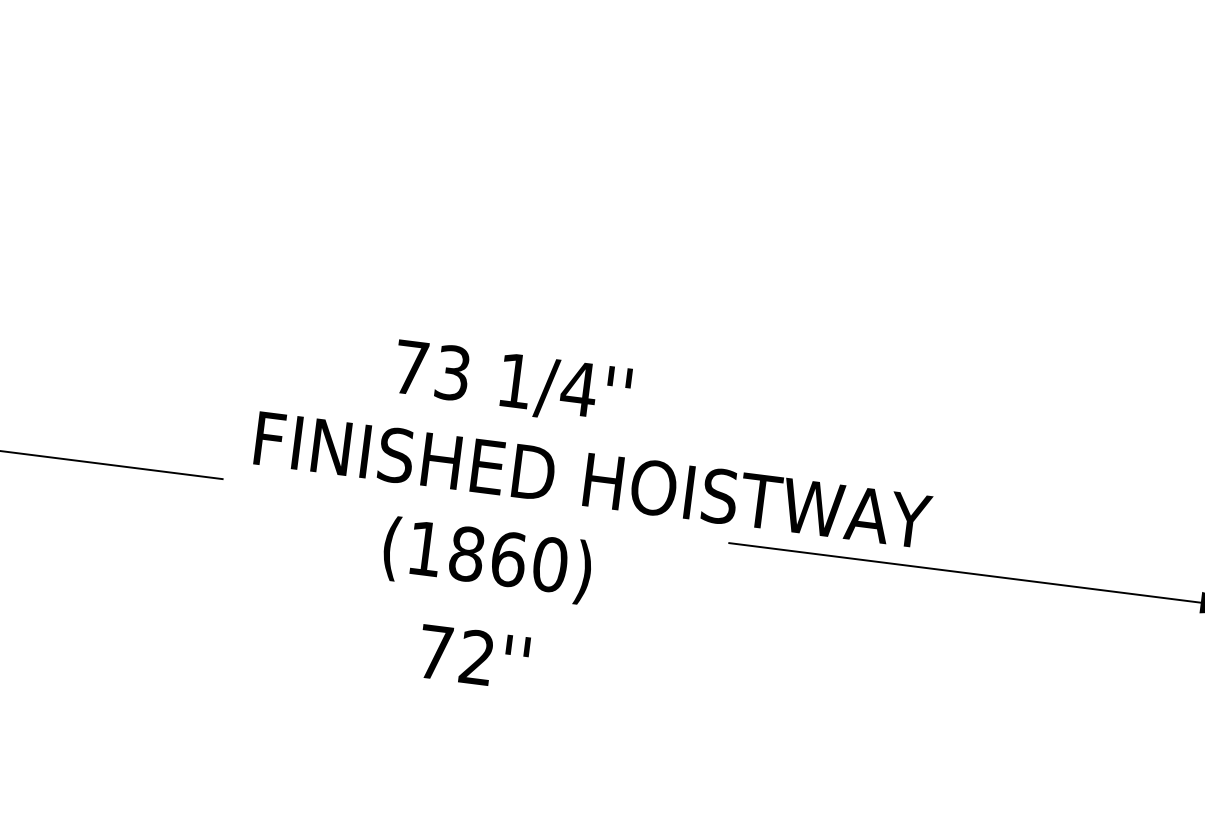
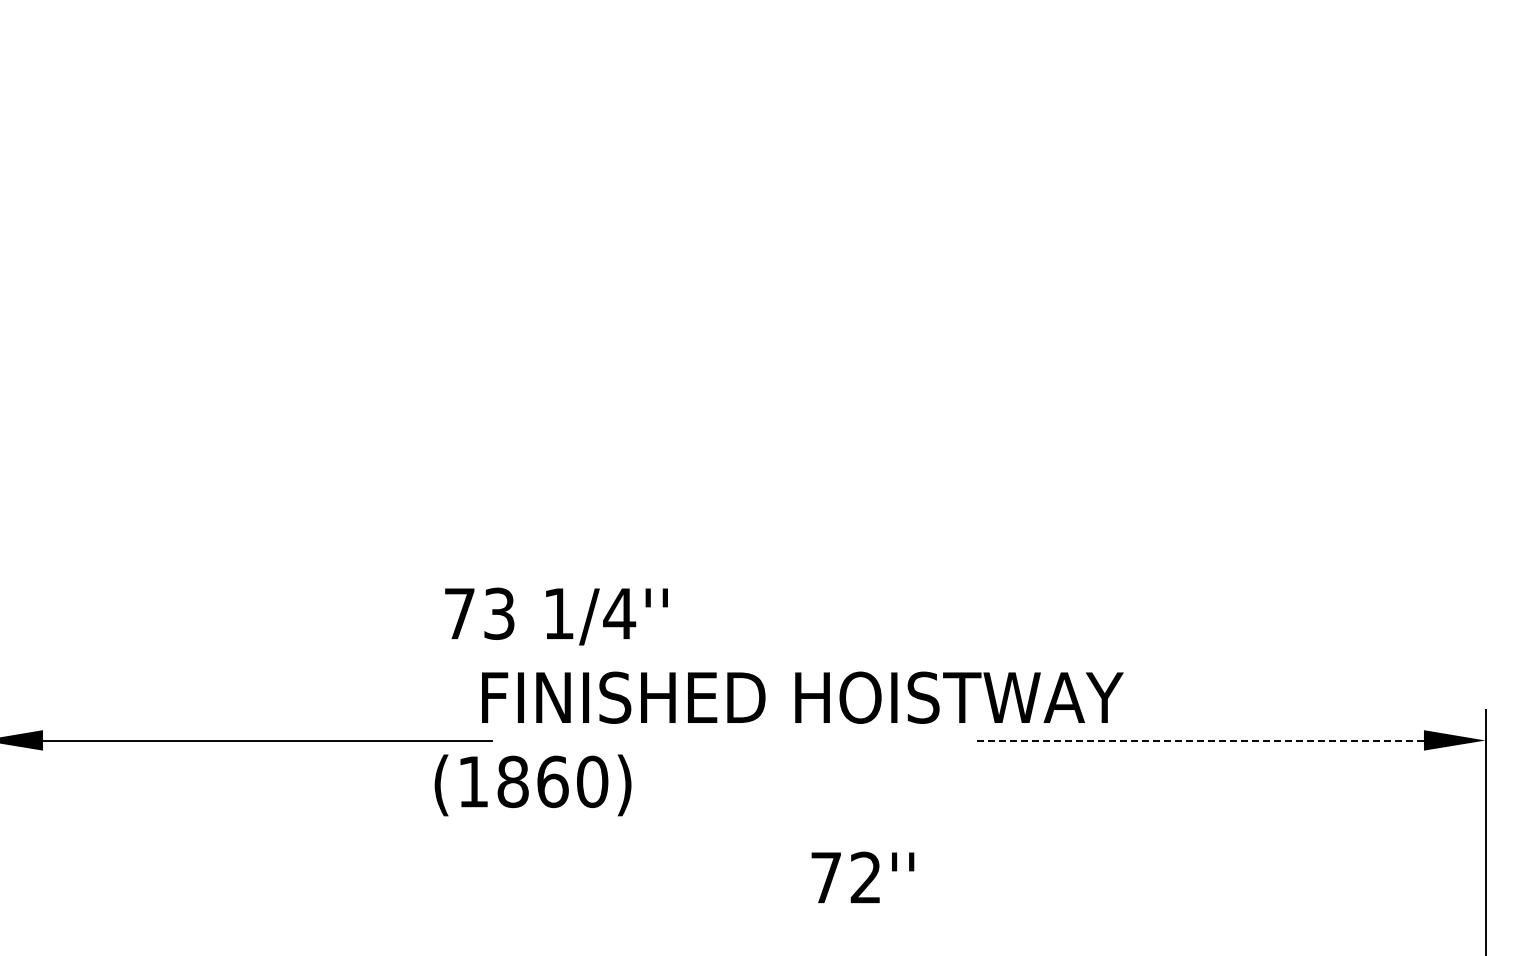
text: (512, 383) -> (556, 616), moved
text: (592, 480) -> (802, 697), moved
text: (486, 560) -> (532, 785), moved
line: (965, 572) -> (1199, 740), solid -> dashed
text: (473, 656) -> (862, 877), moved

